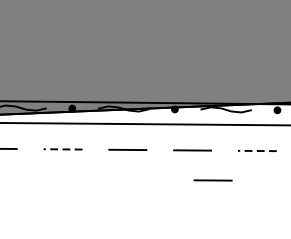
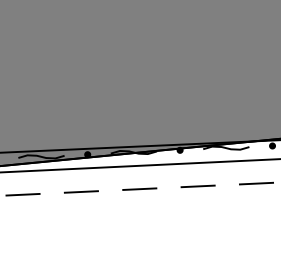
line: (63, 148) -> (81, 191), dashed -> solid
line: (257, 150) -> (256, 183), dashed -> solid
line: (212, 180) -> (217, 212), removed

